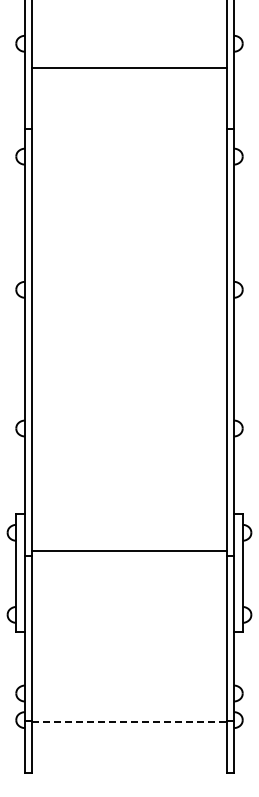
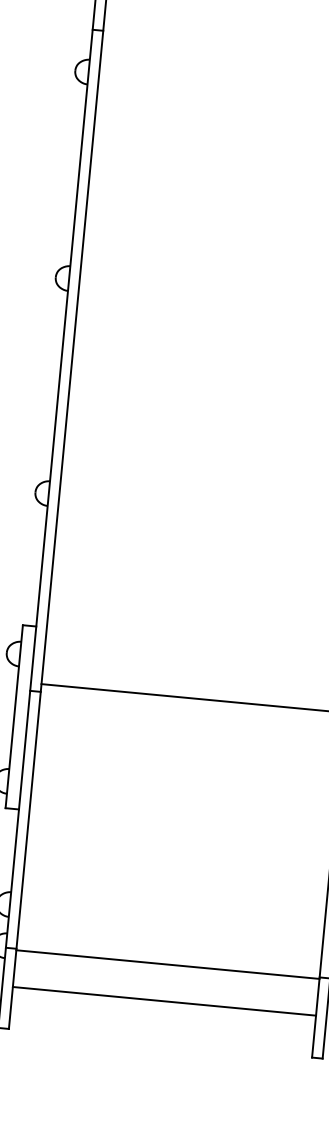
line: (129, 722) -> (167, 964), dashed -> solid
line: (129, 746) -> (164, 1002), added

